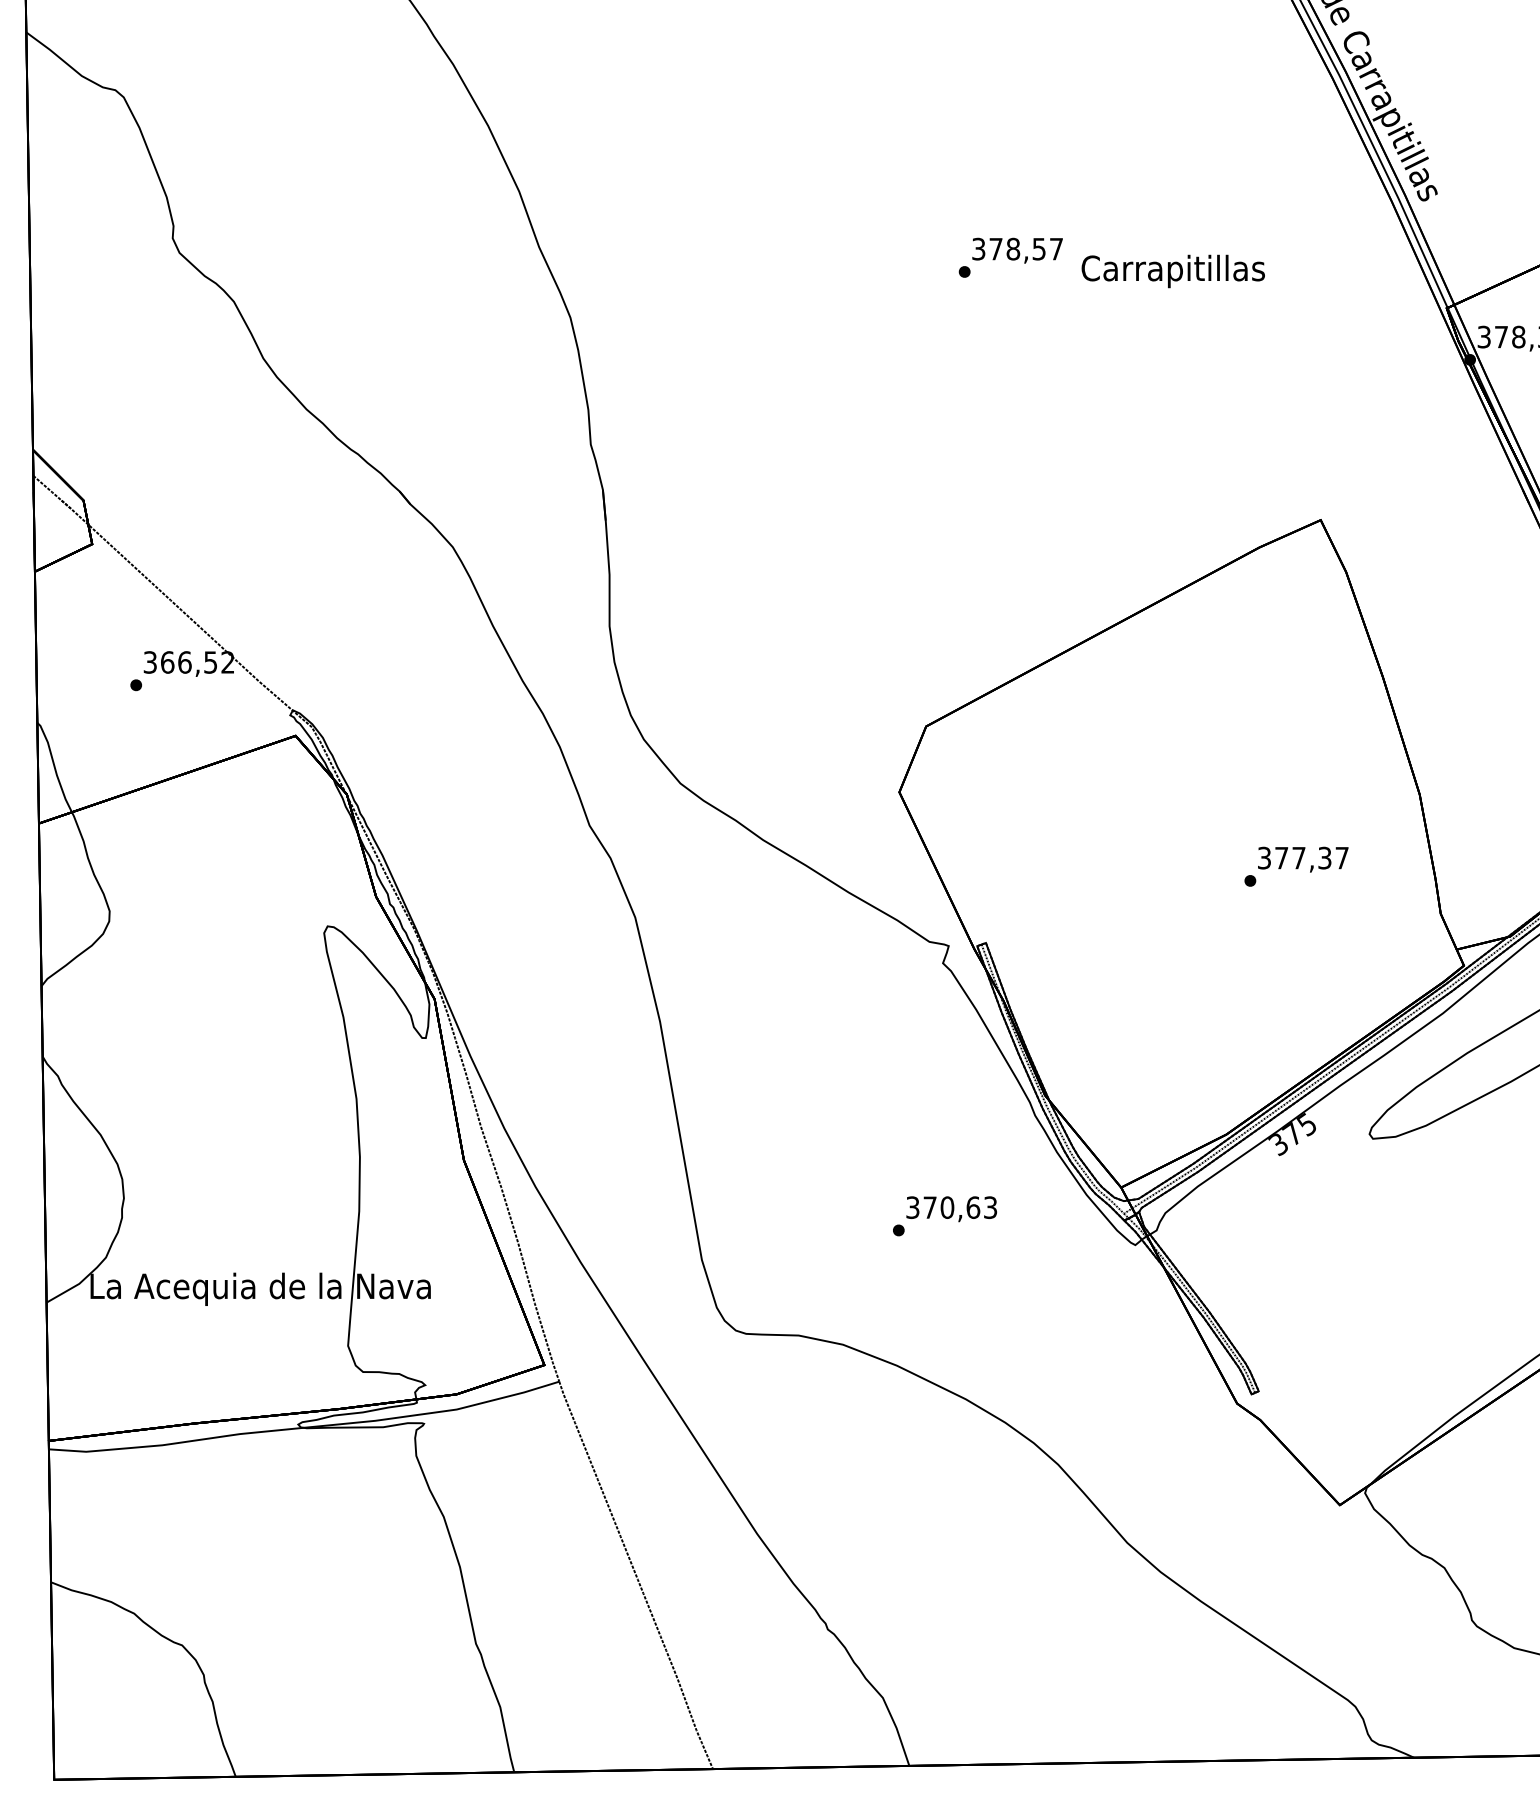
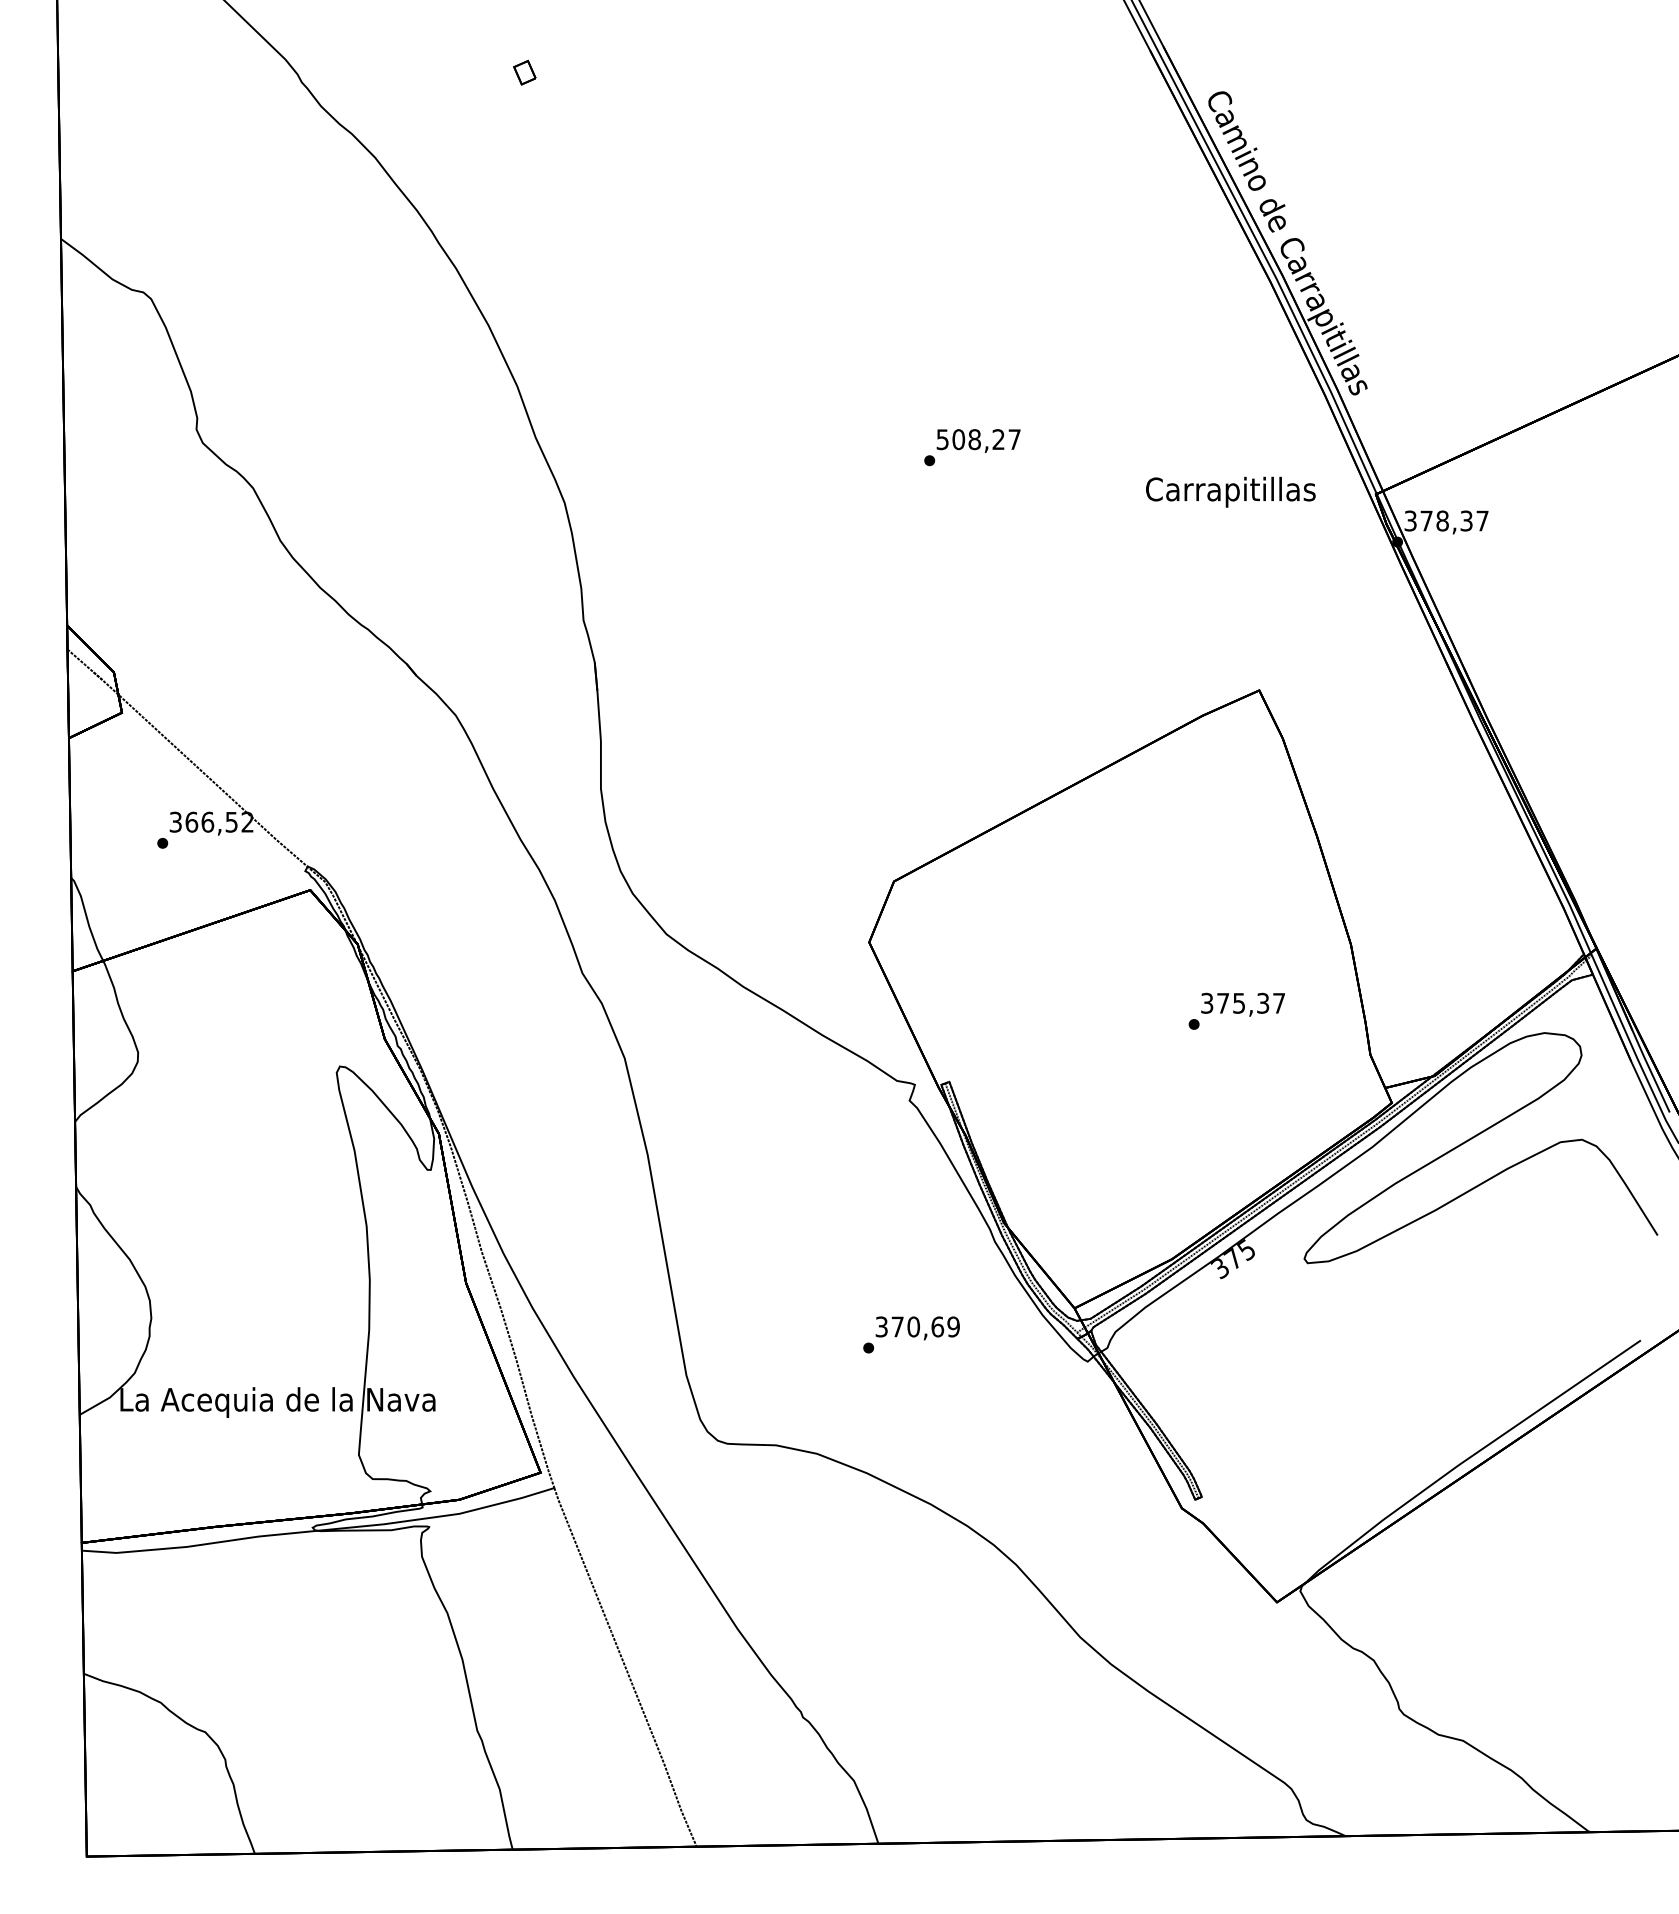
text: (1008, 249) -> (970, 439), 378,57 -> 508,27
text: (1172, 270) -> (1230, 491), moved
text: (1298, 858) -> (1238, 1003), 377,37 -> 375,37
text: (990, 1207) -> (953, 1326), 370,63 -> 370,69

